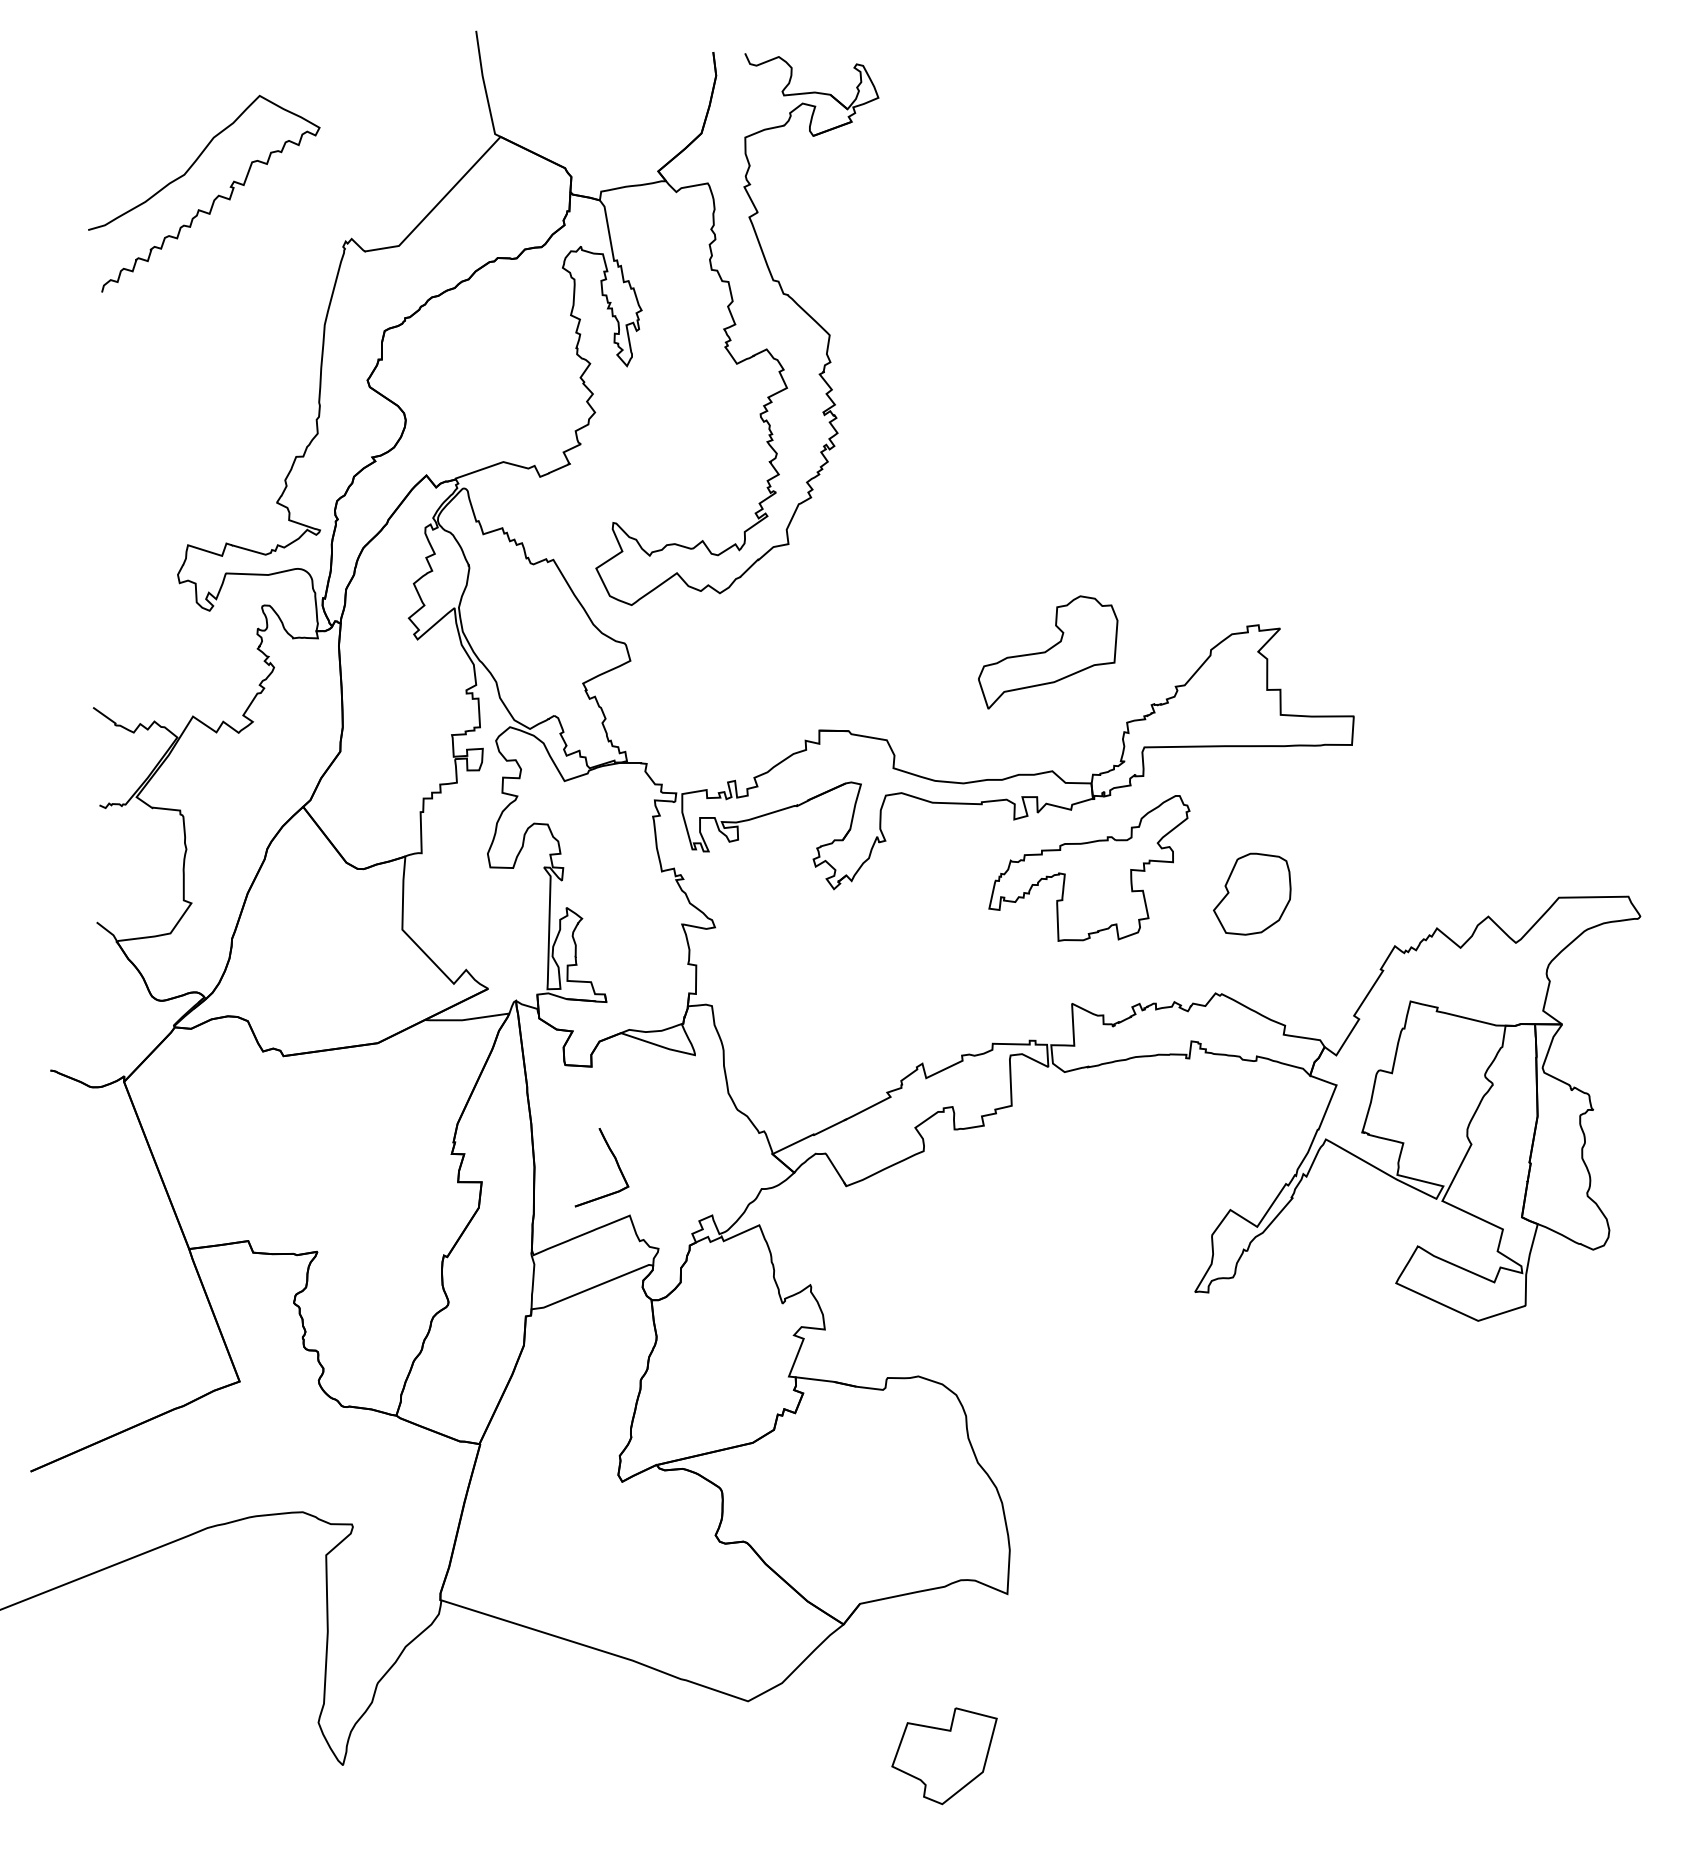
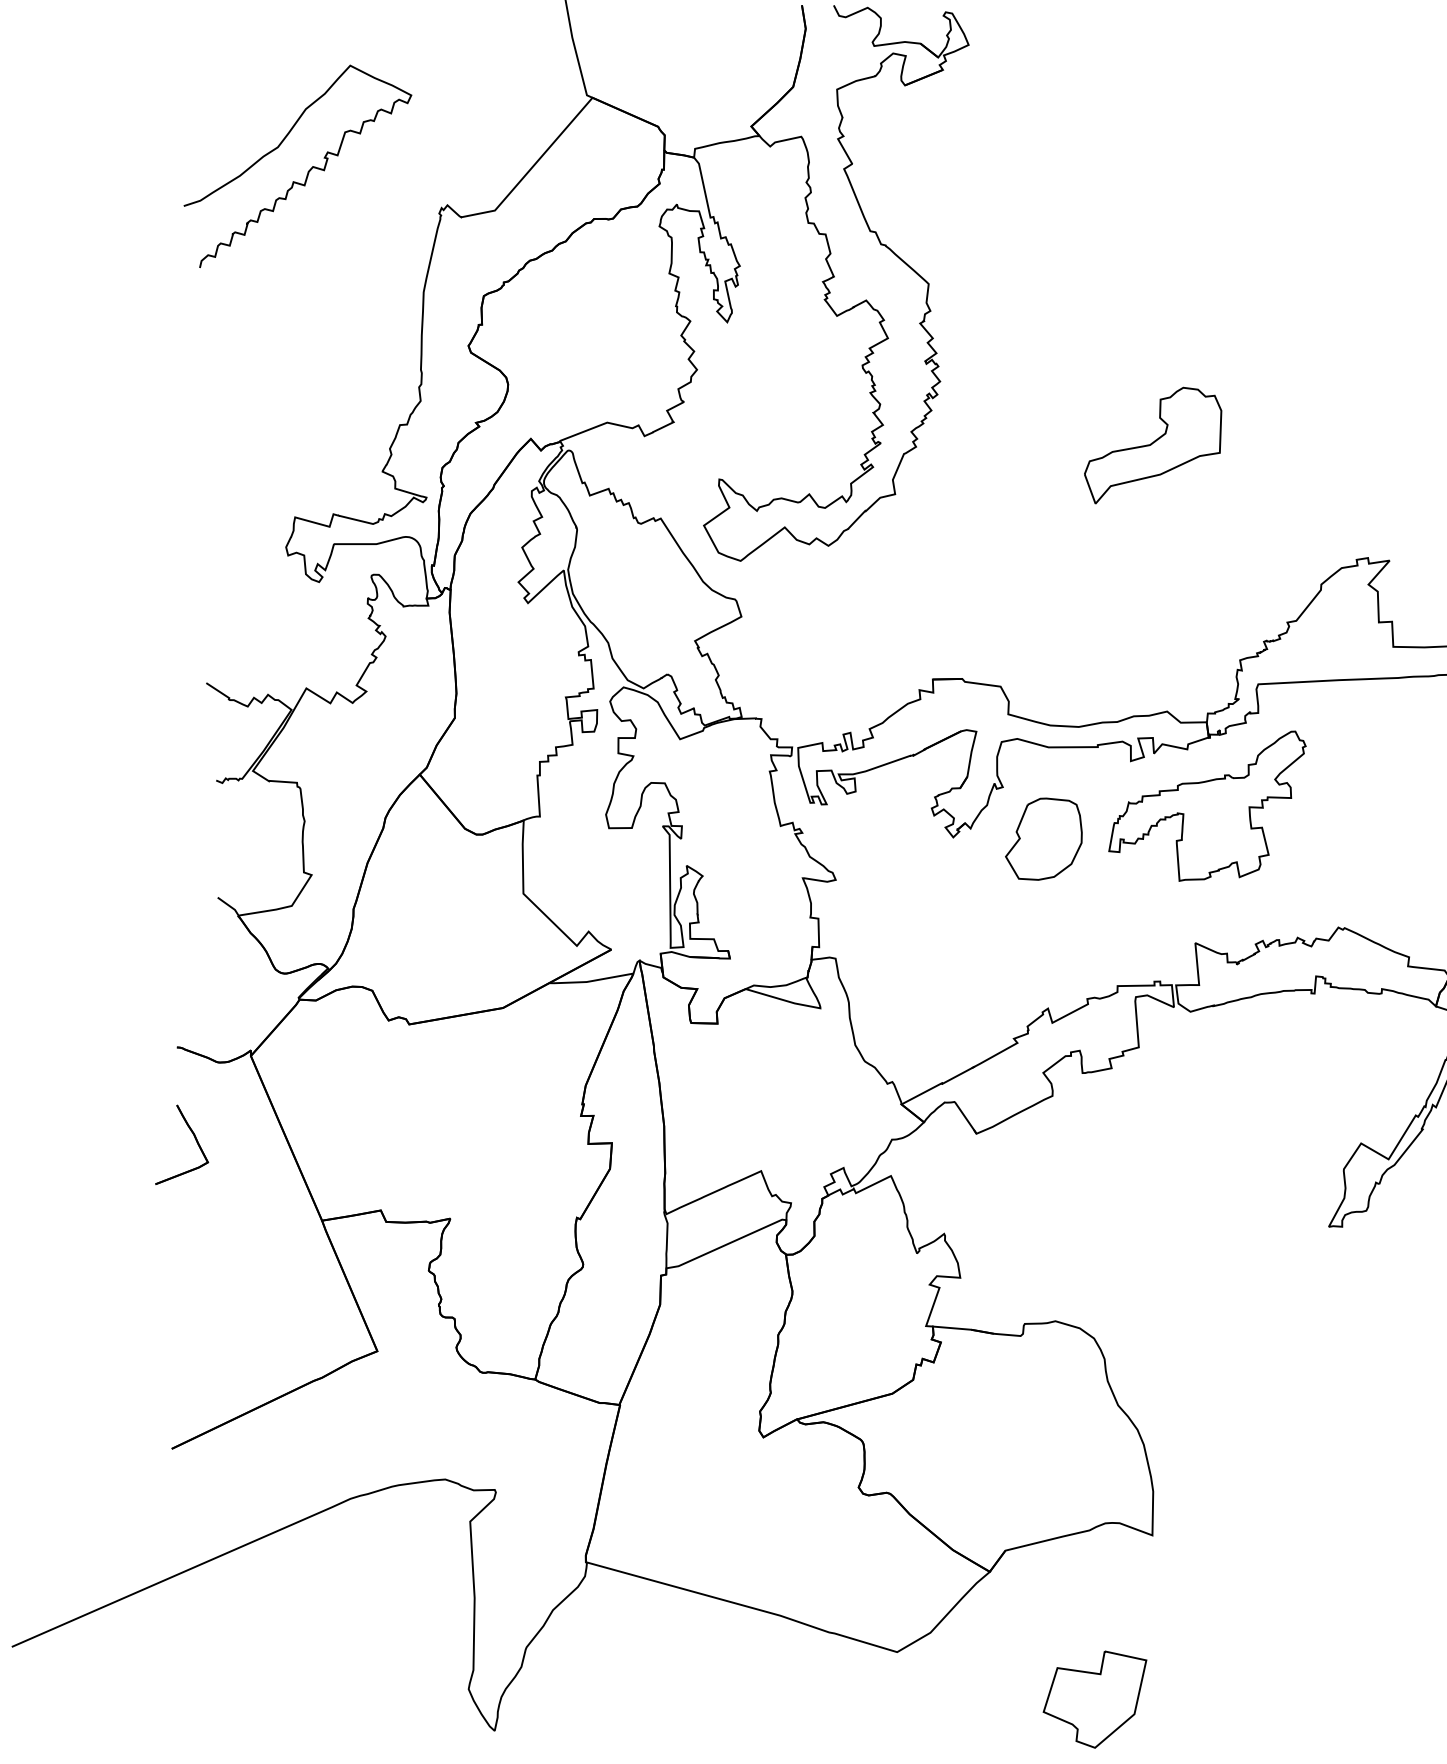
part: (1048, 652) -> (1153, 445), moved
part: (1252, 893) -> (1043, 838), moved
part: (615, 1161) -> (194, 1137), moved

